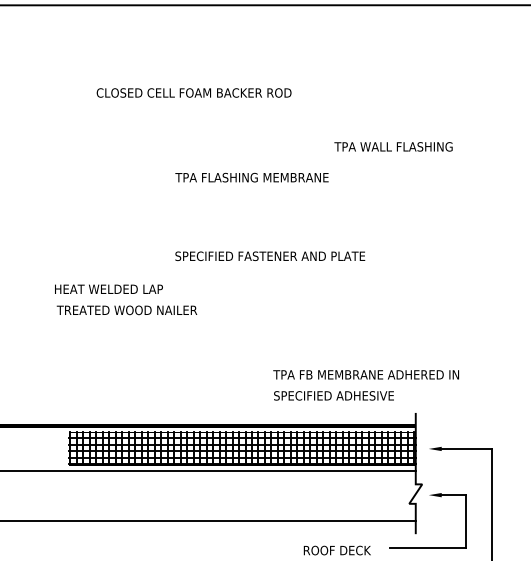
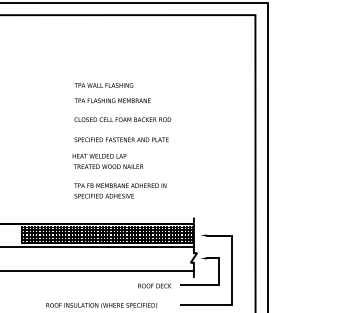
text: (193, 92) -> (122, 119), moved
text: (392, 146) -> (103, 85), moved
text: (125, 299) -> (107, 161), moved
text: (366, 384) -> (120, 190), moved

